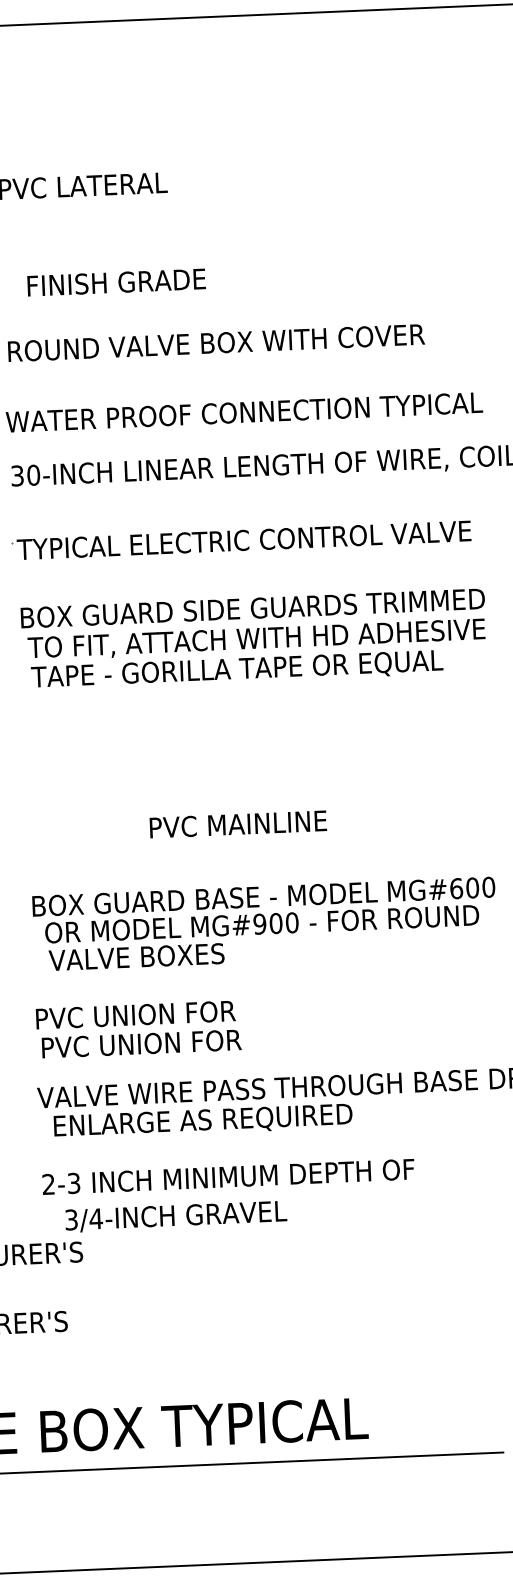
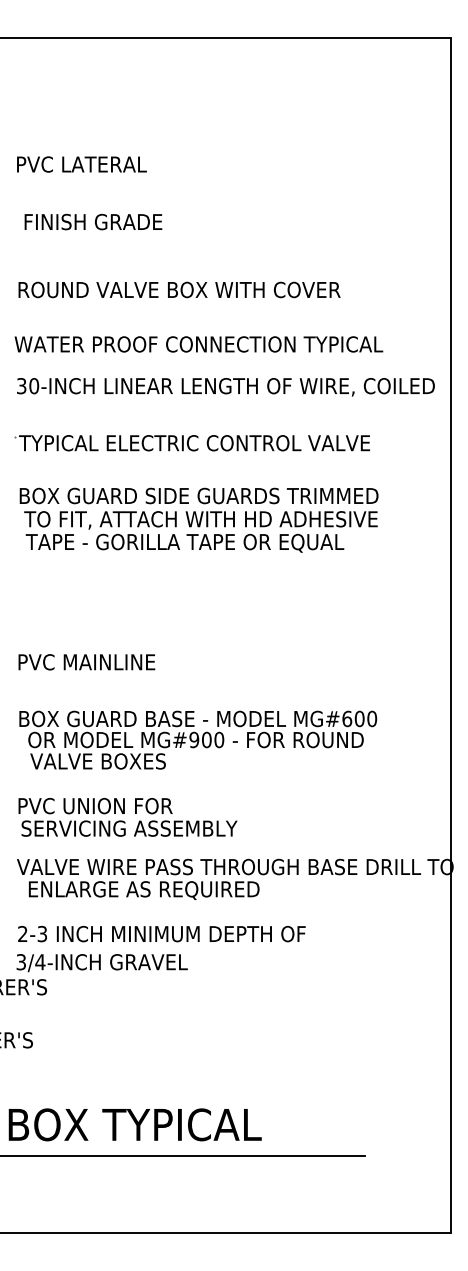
text: (116, 281) -> (93, 221), moved
text: (237, 824) -> (86, 662), moved
text: (180, 1042) -> (129, 828), PVC UNION FOR -> SERVICING ASSEMBLY
text: (175, 1217) -> (101, 963), moved

